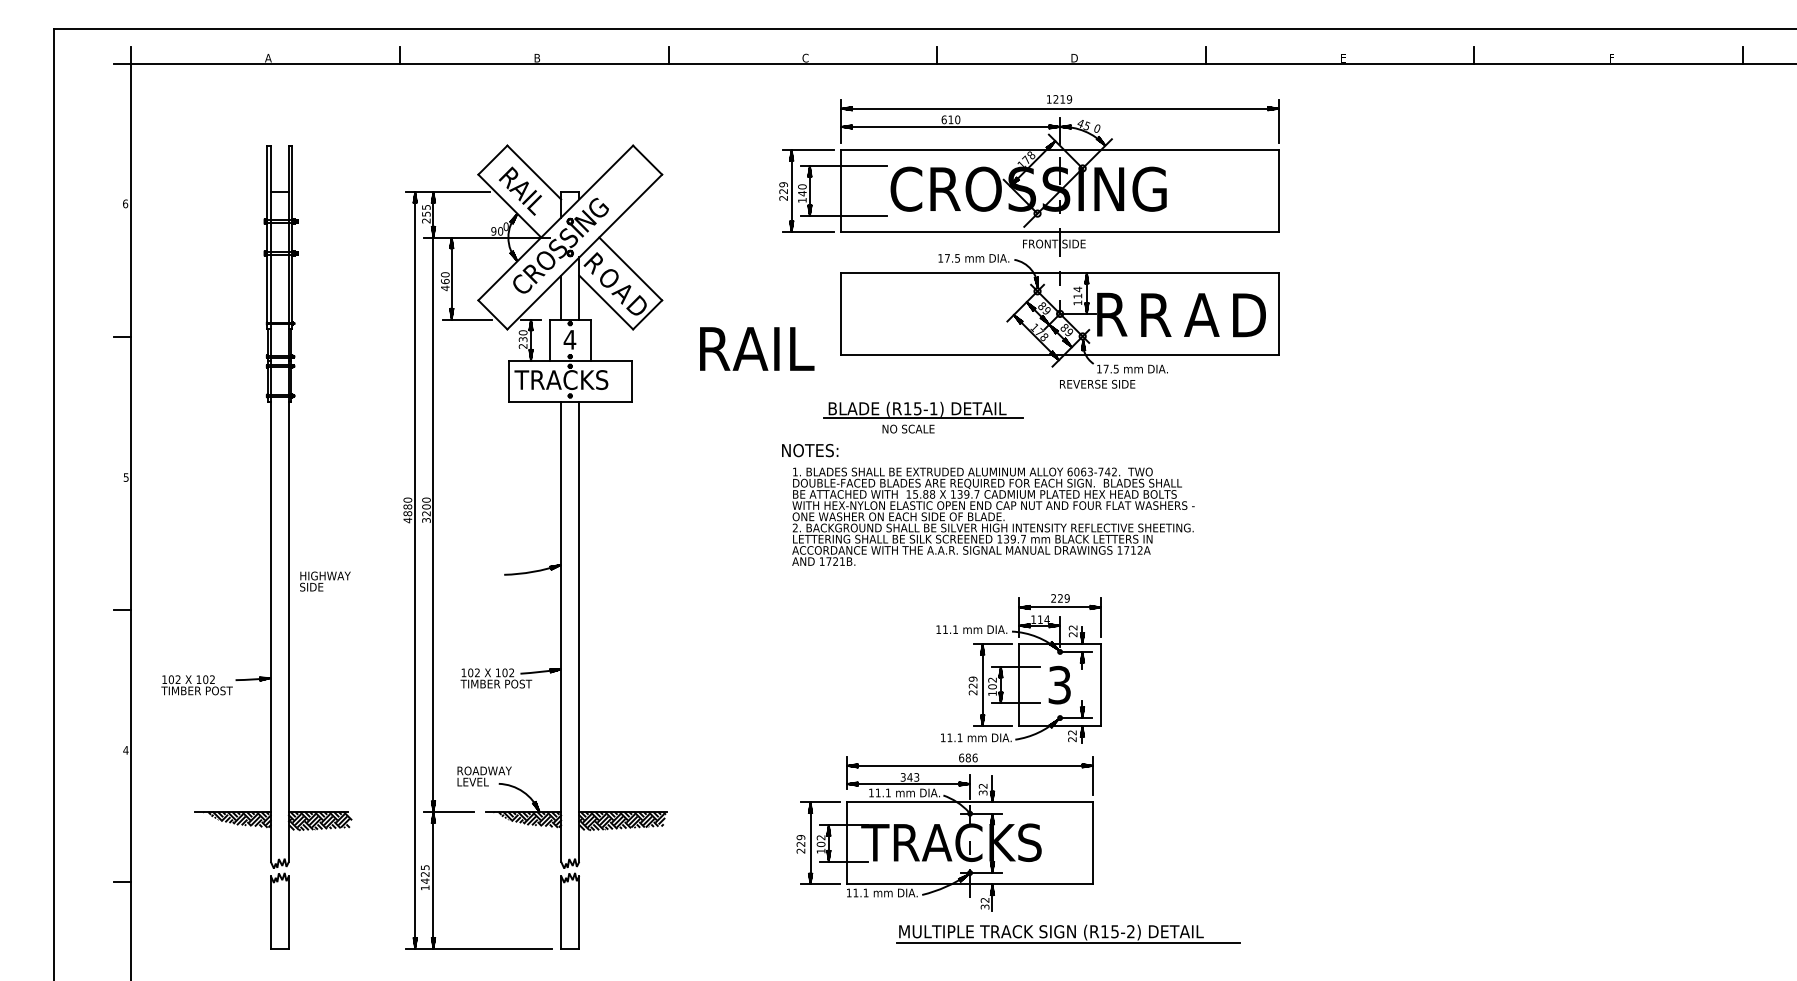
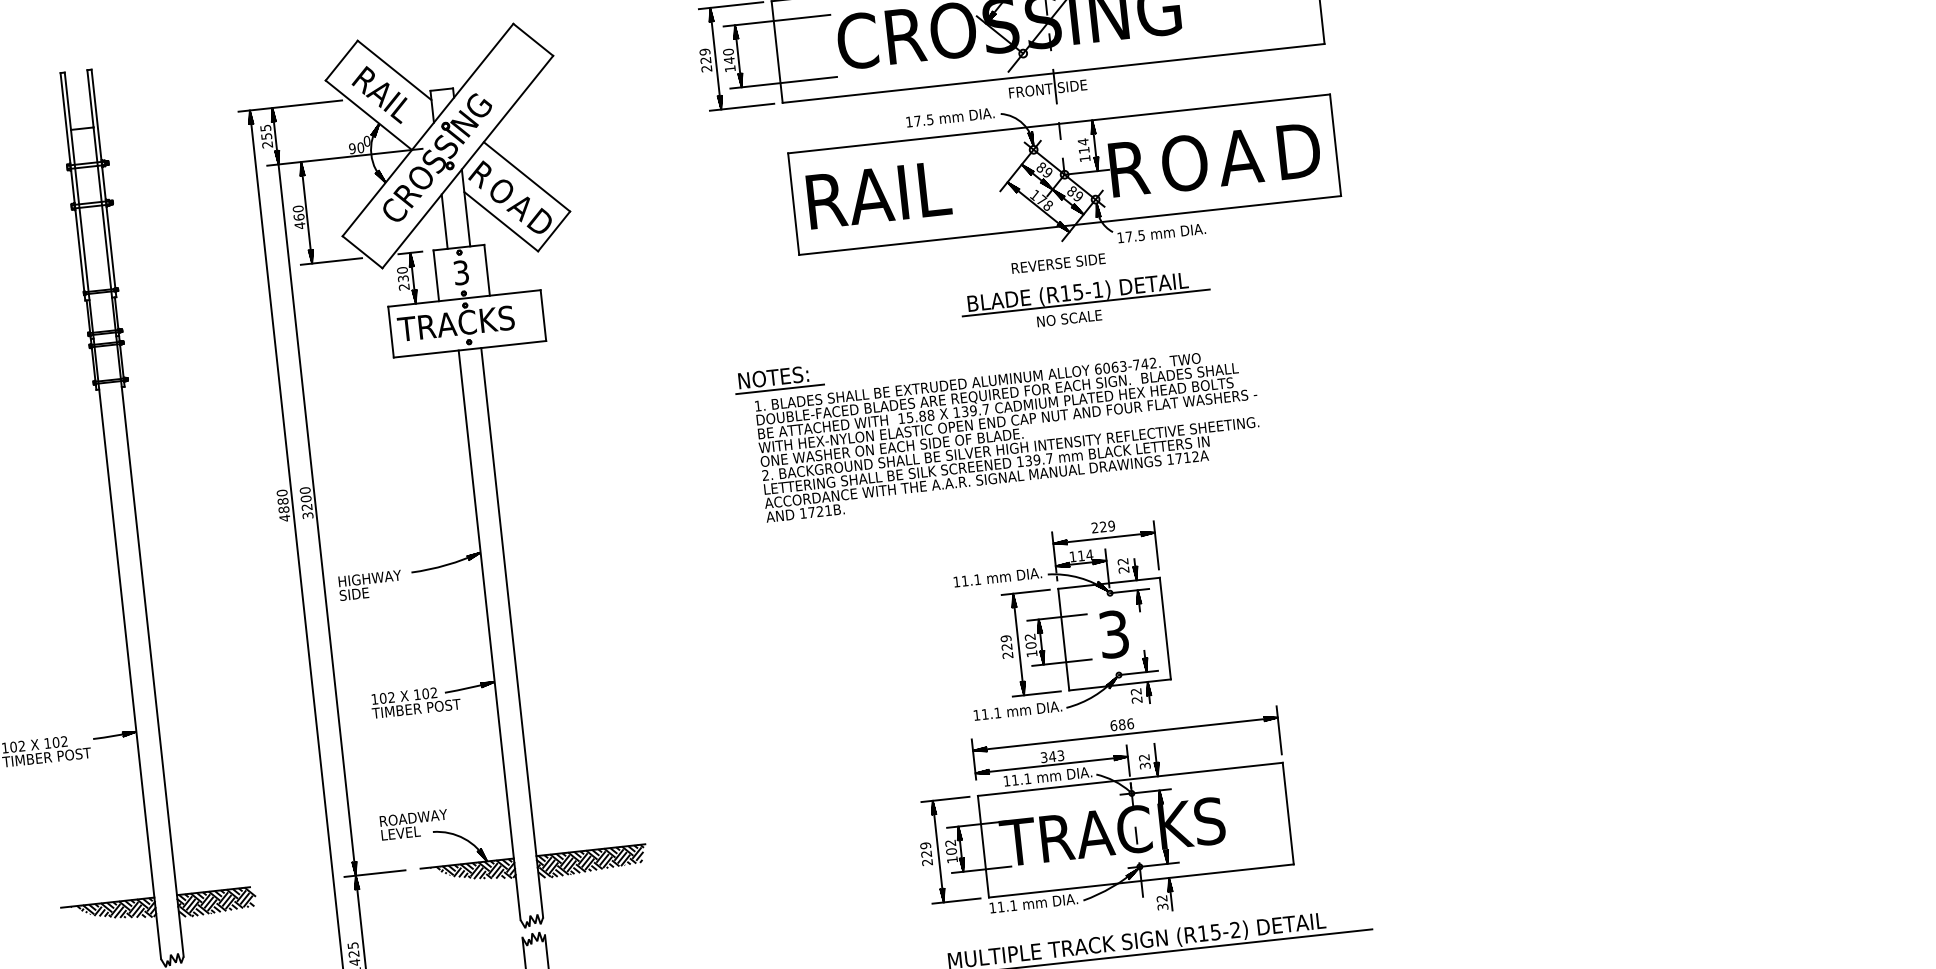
text: (1157, 314) -> (1185, 162), R -> O
text: (569, 339) -> (460, 272), 4 -> 3
text: (757, 348) -> (879, 194), moved
text: (1097, 383) -> (1058, 262), moved
part: (923, 417) -> (1086, 302), moved
line: (813, 460) -> (779, 389), added
text: (325, 581) -> (370, 585), moved
part: (944, 832) -> (1102, 820), moved

